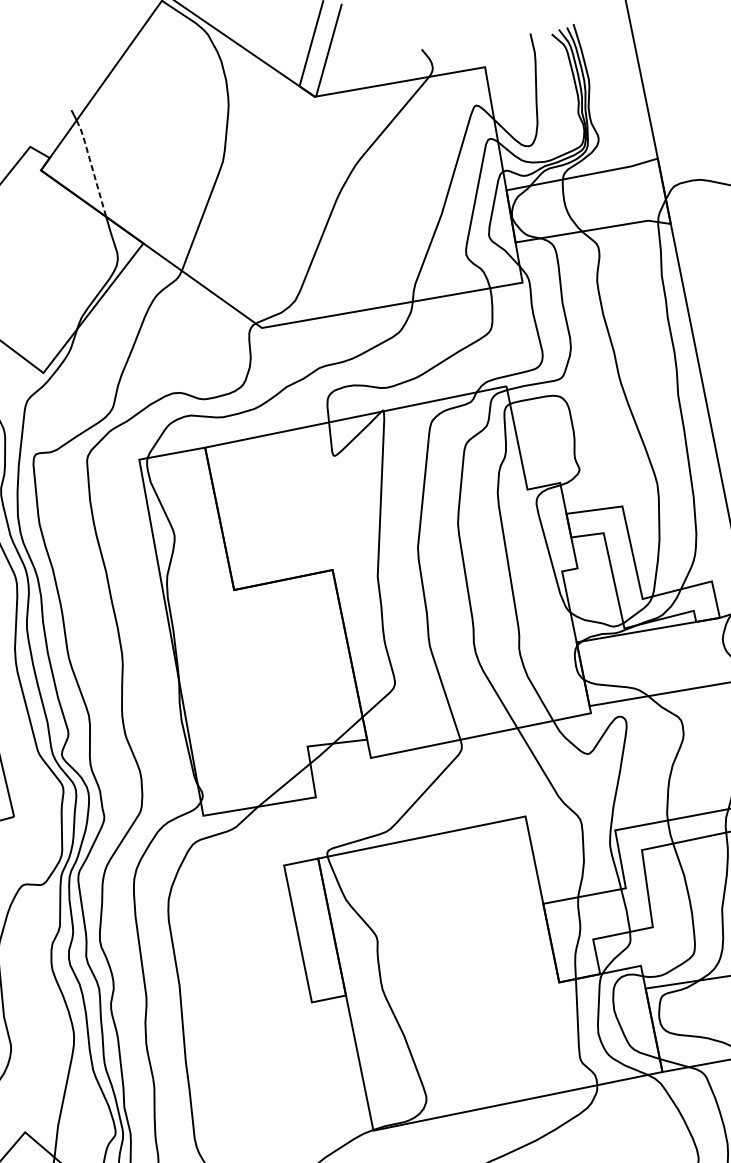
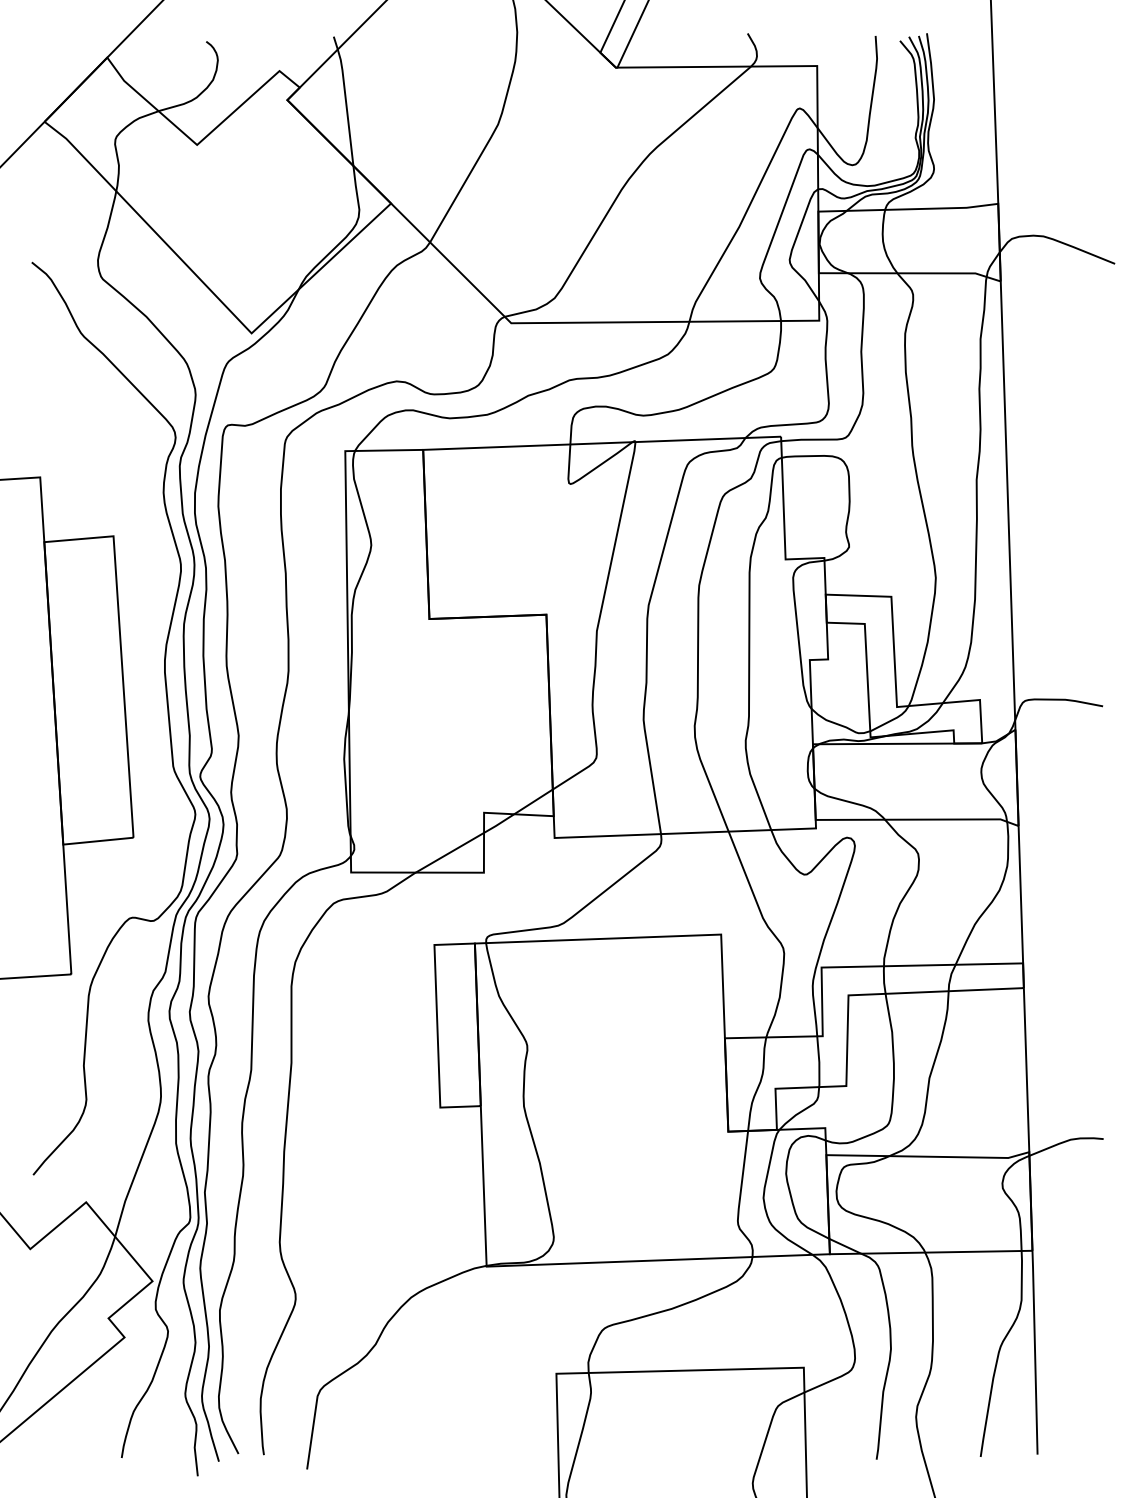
line: (92, 167) -> (346, 106), dashed -> solid

